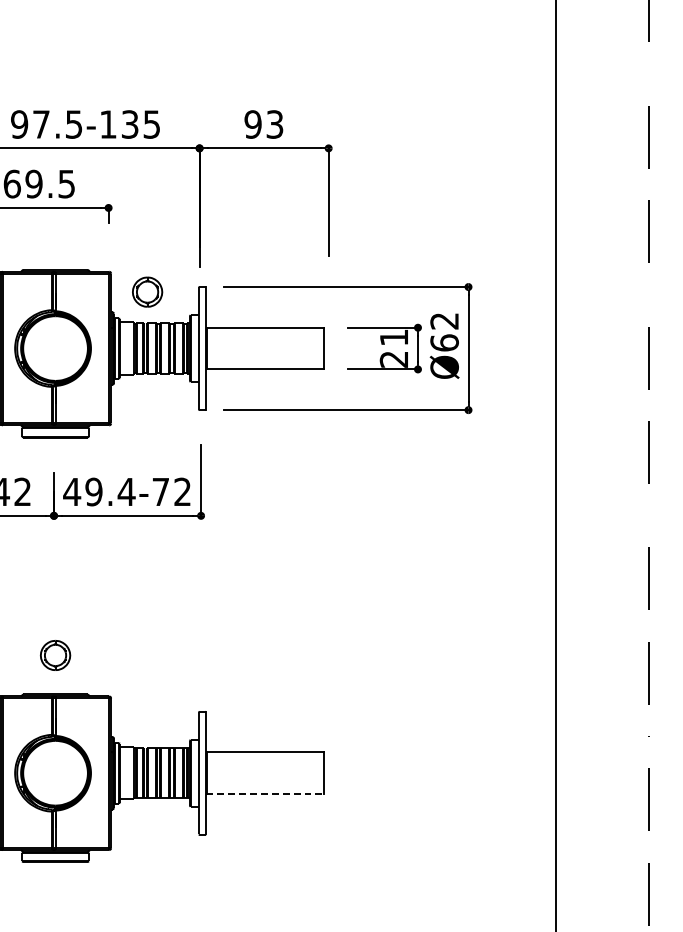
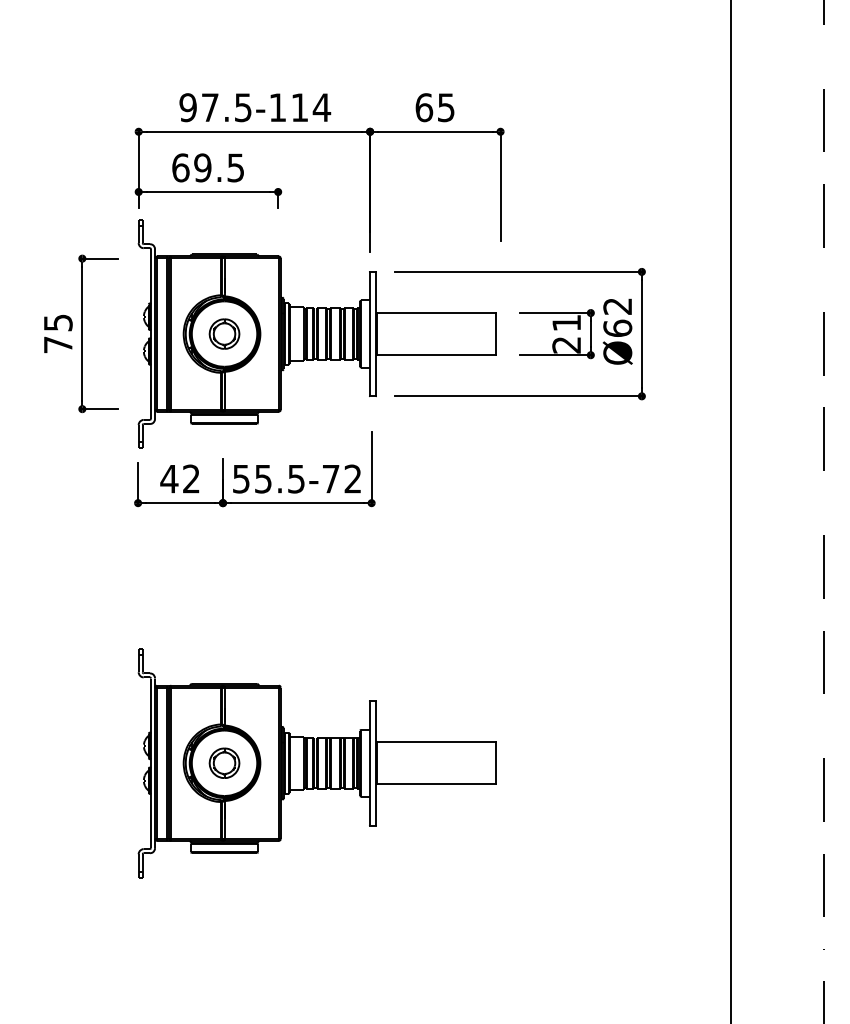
text: (141, 124) -> (311, 107), 97.5-135 -> 97.5-114
text: (263, 124) -> (434, 107), 93 -> 65
part: (147, 291) -> (224, 333), moved
text: (99, 491) -> (268, 478), 49.4-72 -> 55.5-72
part: (55, 654) -> (224, 762), moved
line: (265, 794) -> (436, 784), dashed -> solid

